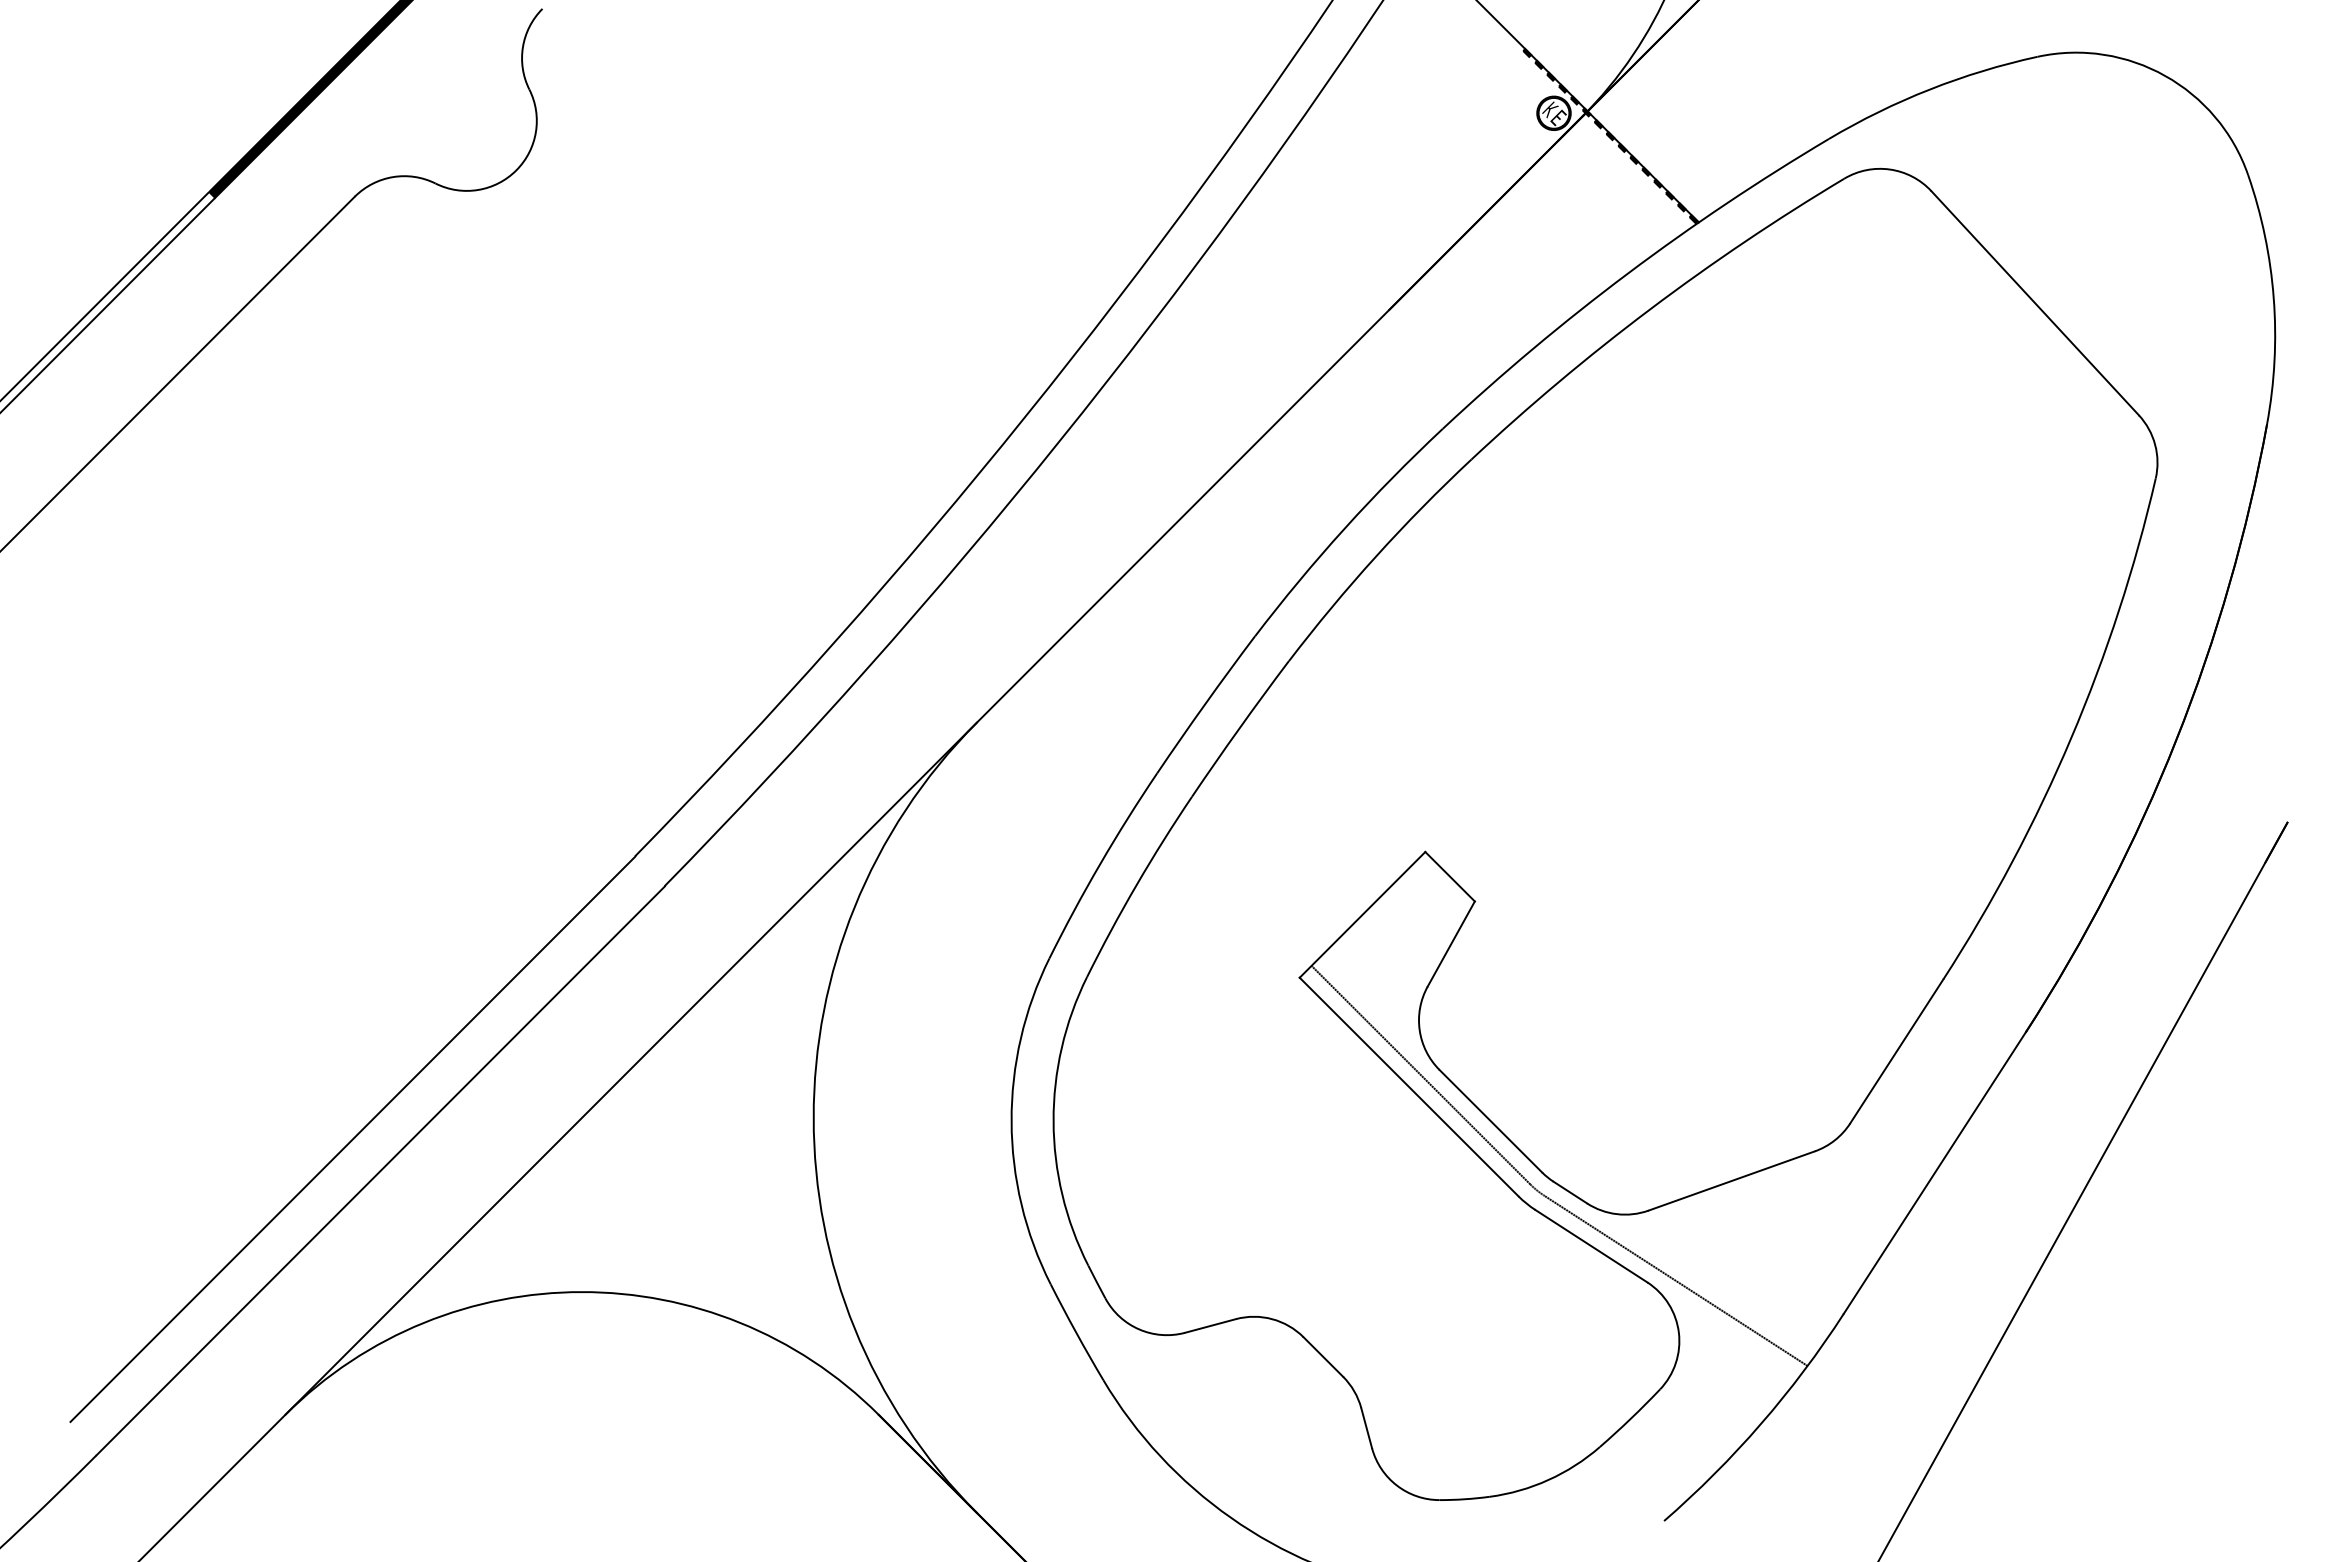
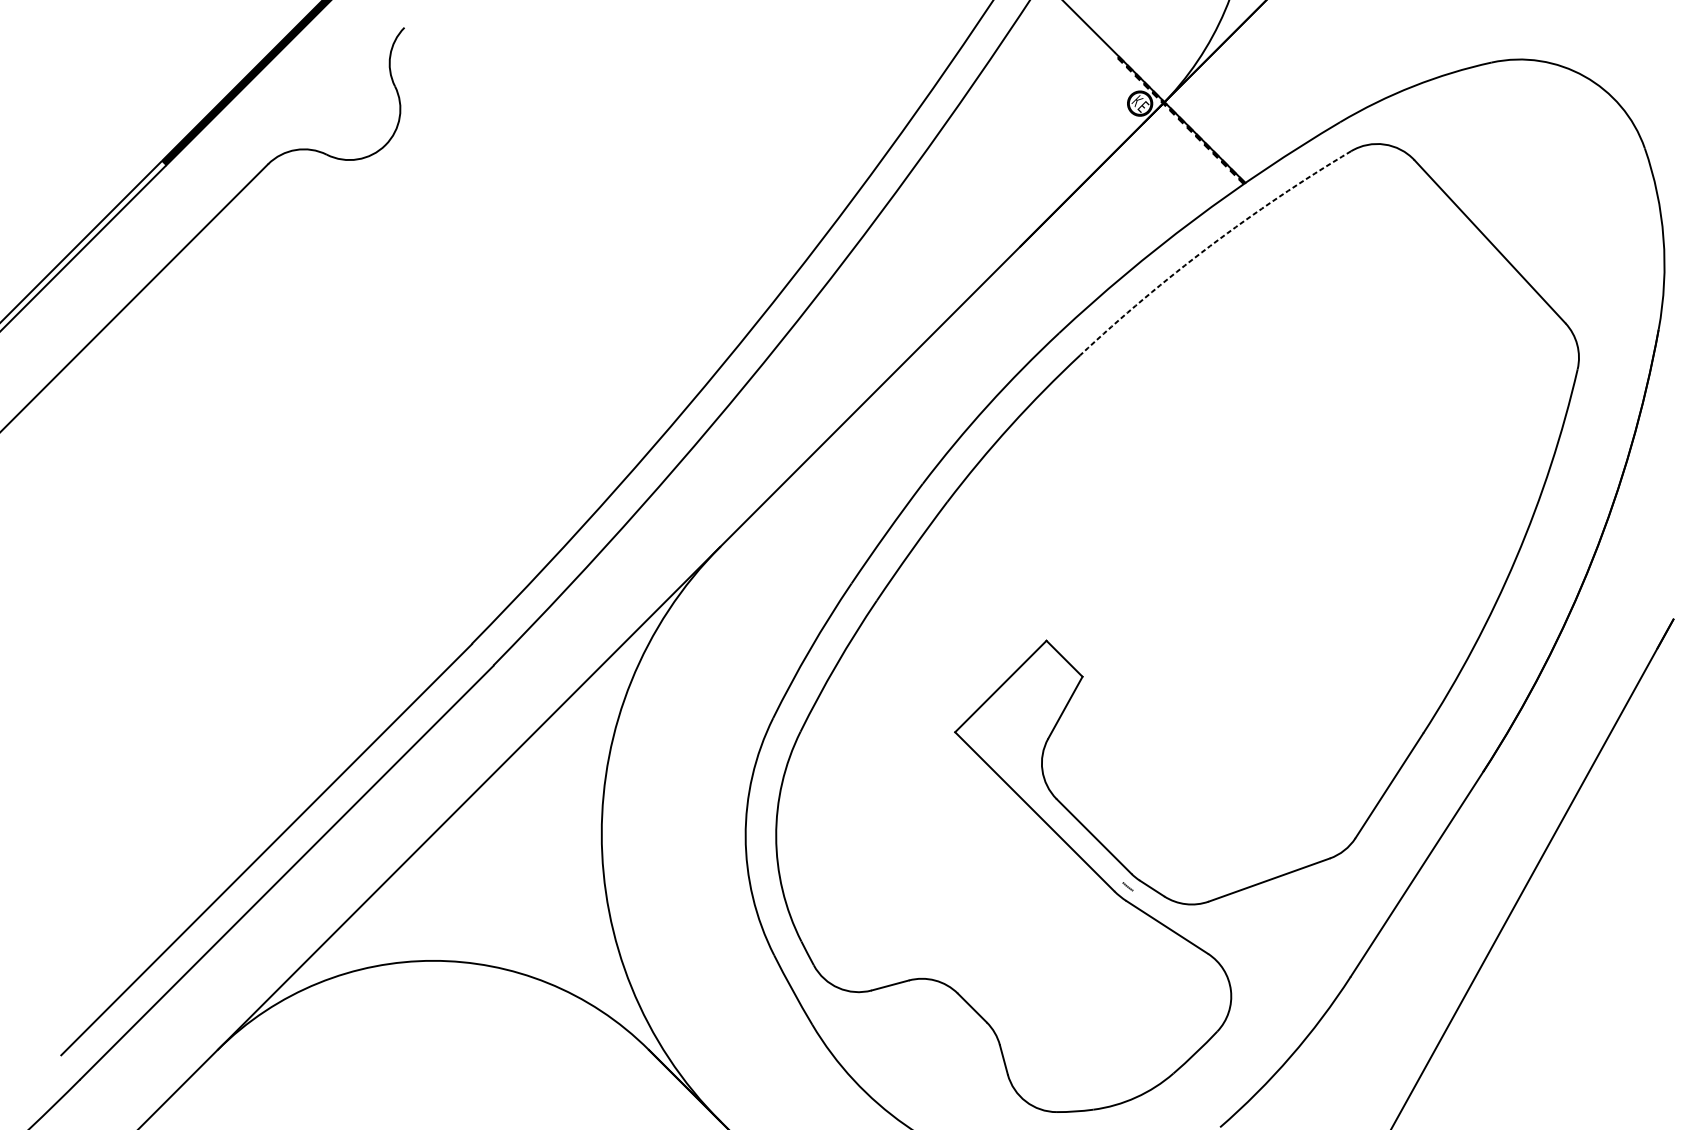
arc: (1650, 309) -> (1210, 246), solid -> dashed
line: (1420, 1074) -> (1043, 802), removed
line: (1675, 1280) -> (1228, 952), removed

